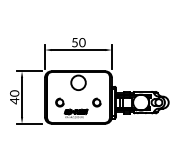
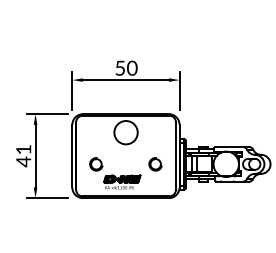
text: (14, 93) -> (23, 149), 40 -> 41

